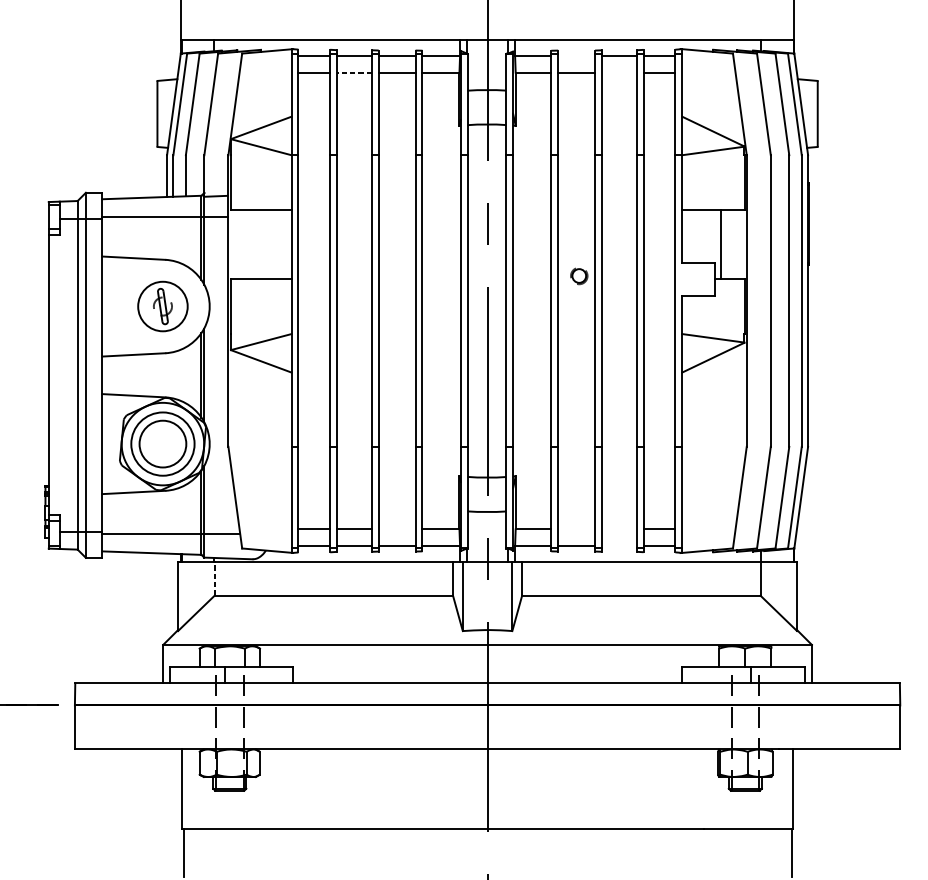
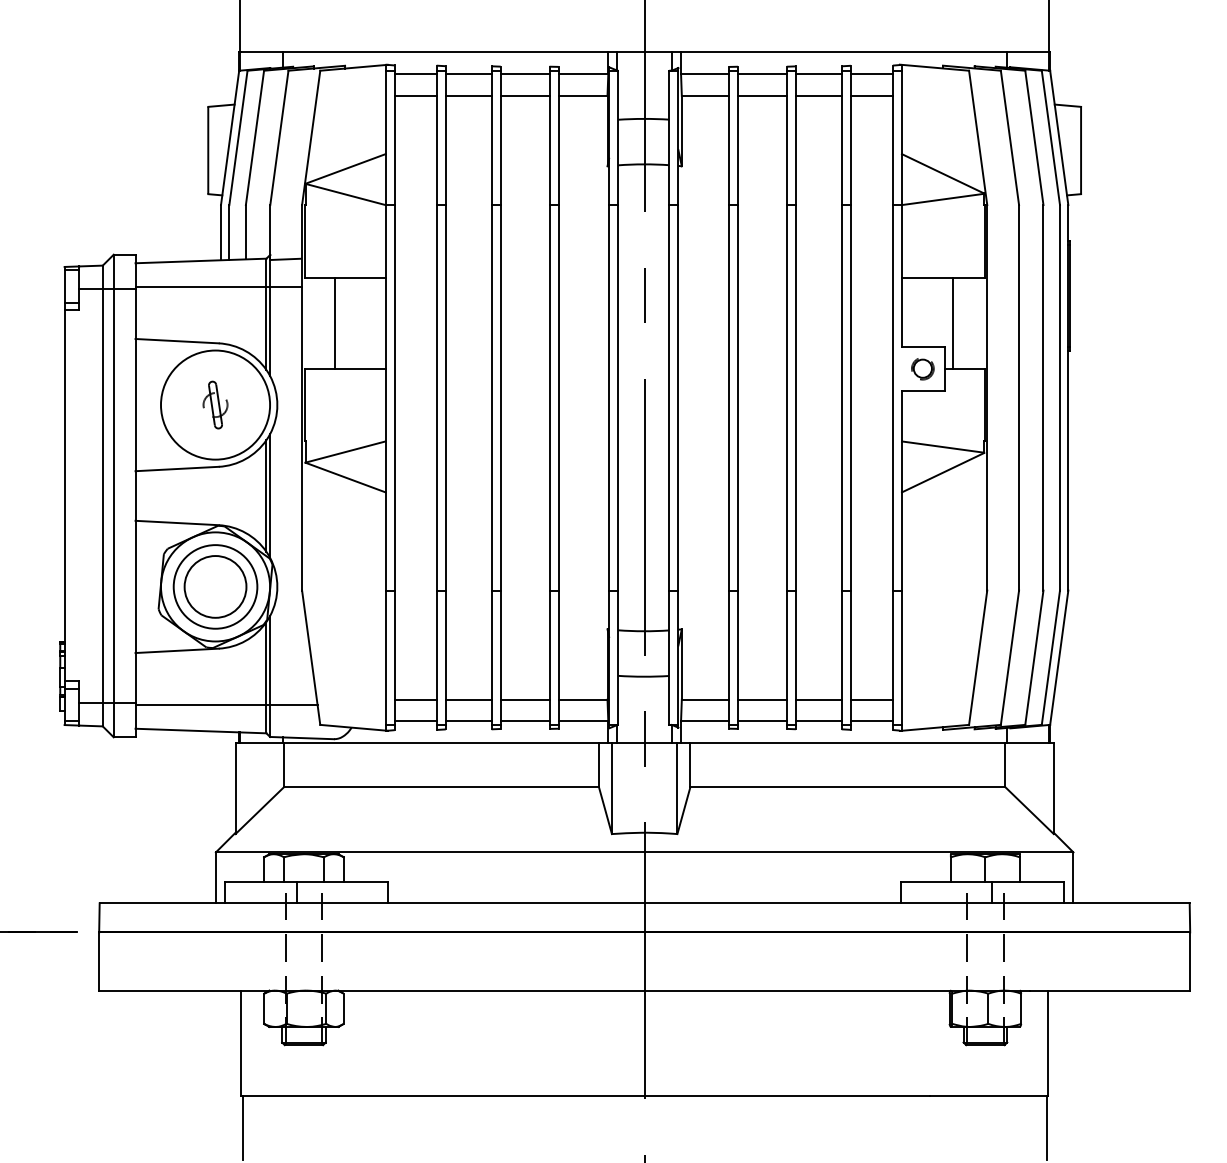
line: (576, 56) -> (762, 74), added
line: (354, 72) -> (468, 95), dashed -> solid
line: (619, 72) -> (818, 95), added
line: (252, 244) -> (334, 322), added
part: (578, 276) -> (922, 369), moved
circle: (162, 306) -> (215, 404), size x1.67
line: (396, 529) -> (524, 699), added
line: (576, 529) -> (762, 699), added
line: (619, 529) -> (818, 699), added
line: (619, 545) -> (818, 721), added
line: (214, 578) -> (283, 764), dashed -> solid

